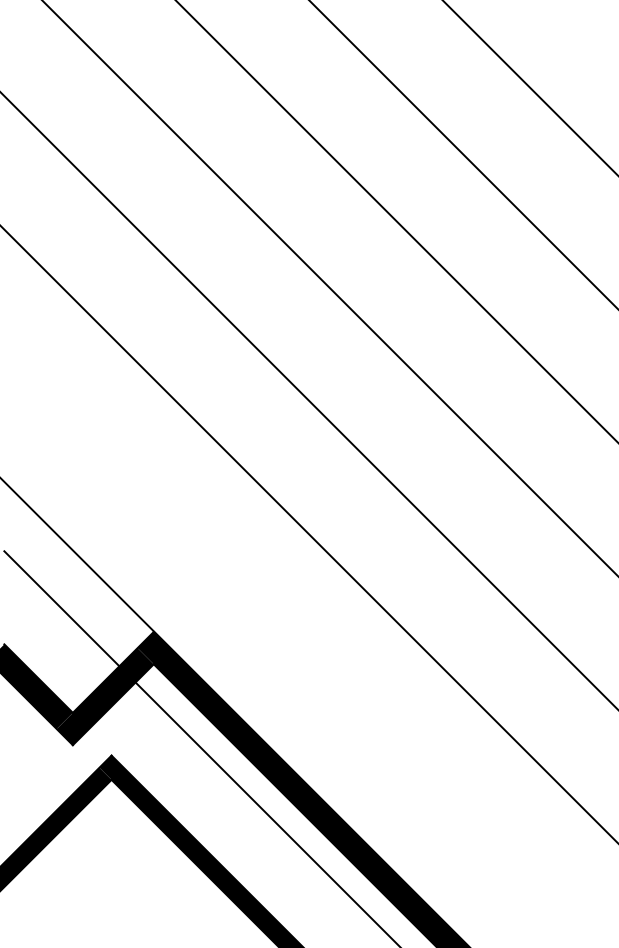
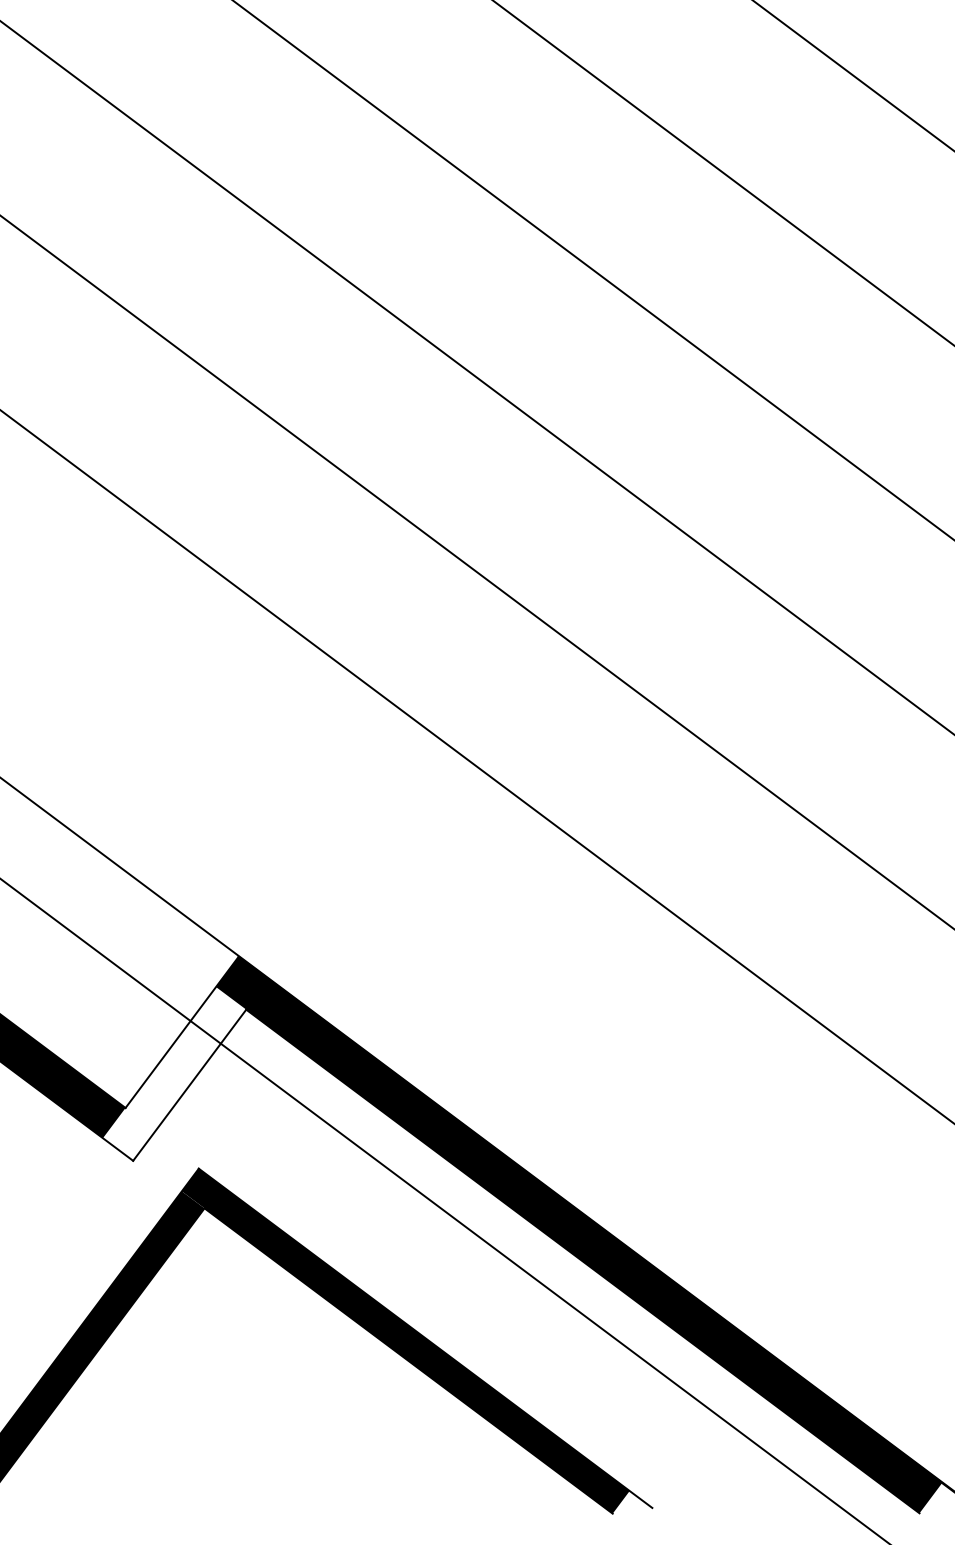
fill: (104, 696) -> (173, 1073), removed

